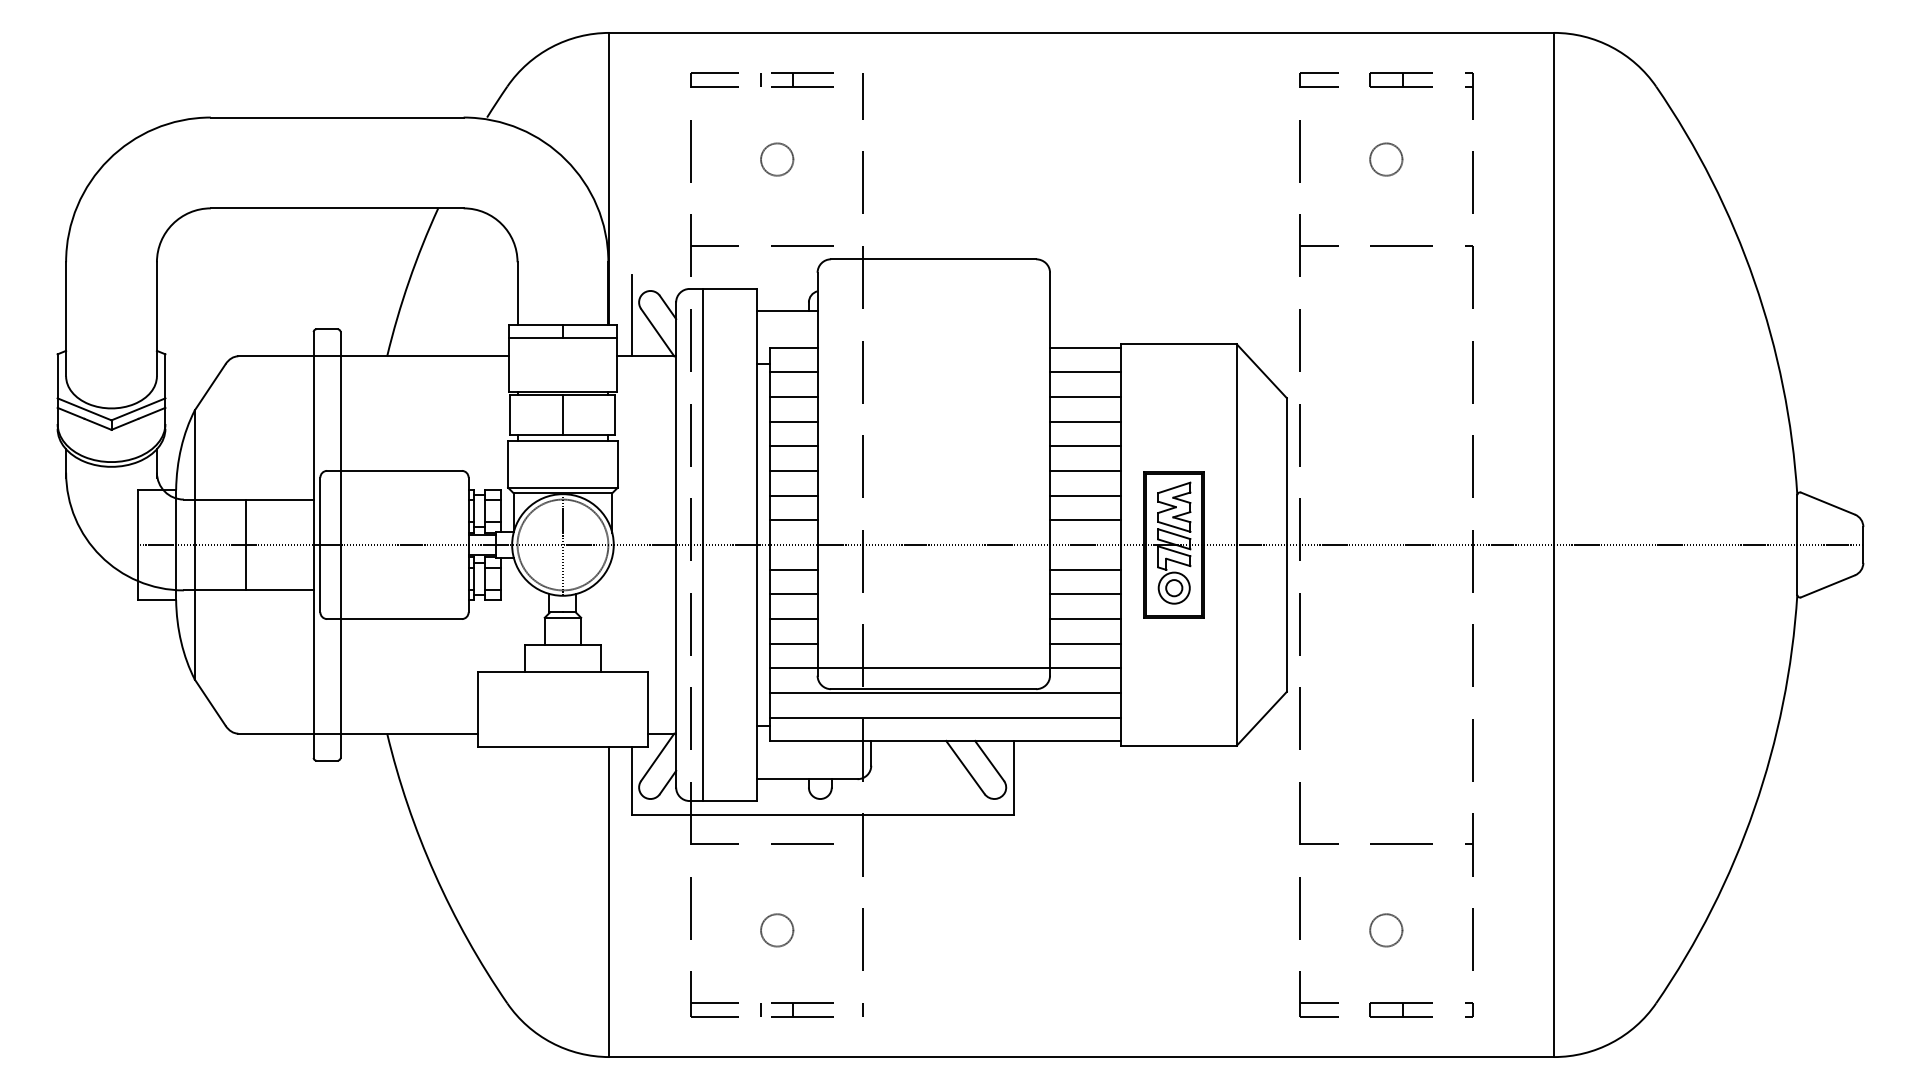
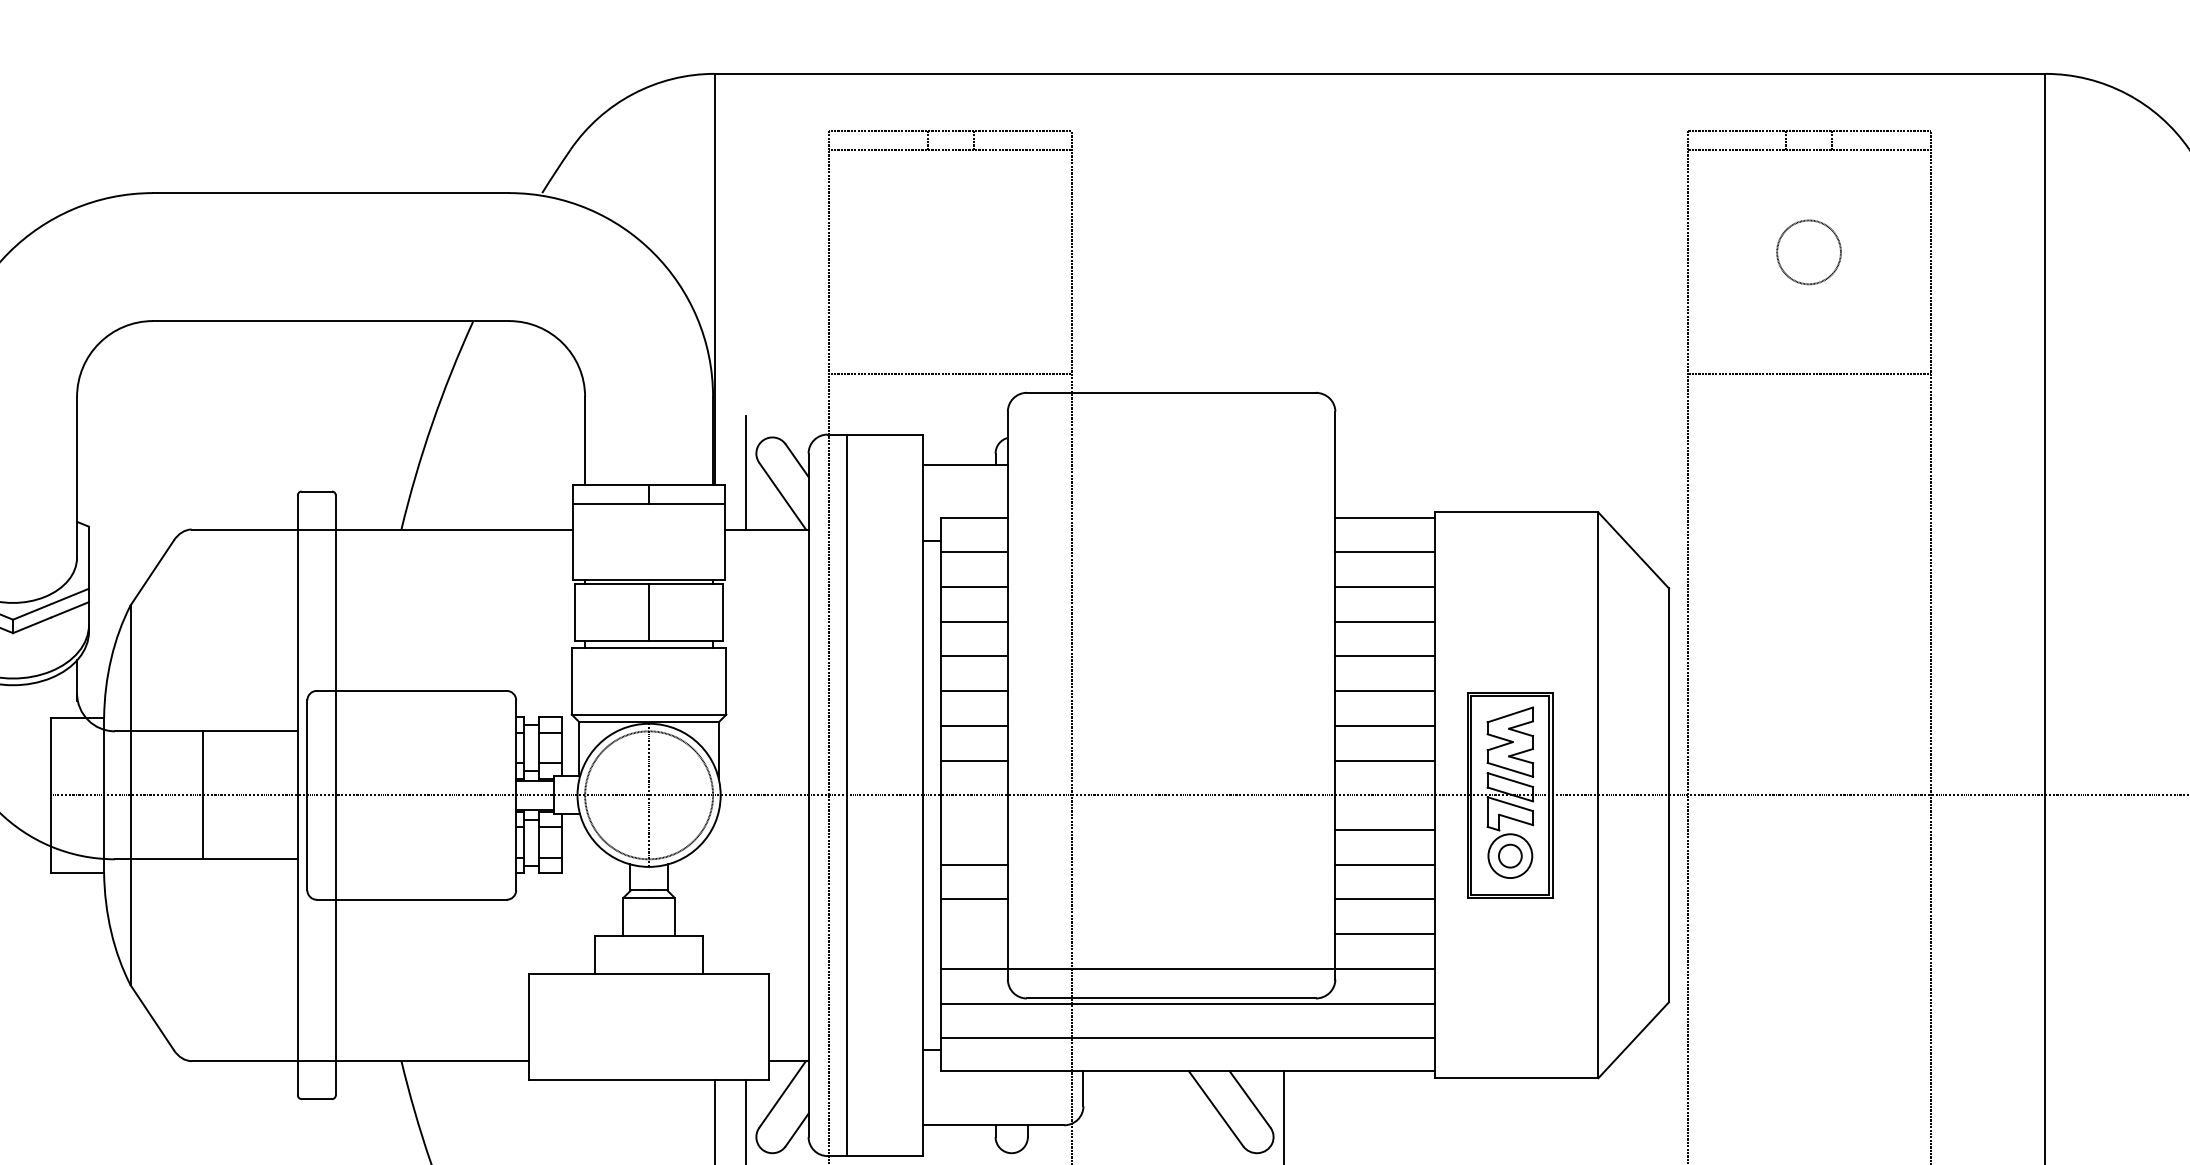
circle: (777, 159) -> (951, 252), removed
circle: (1386, 159) -> (1809, 252), size x1.4
line: (793, 569) -> (973, 829), removed
line: (793, 643) -> (973, 934), removed

